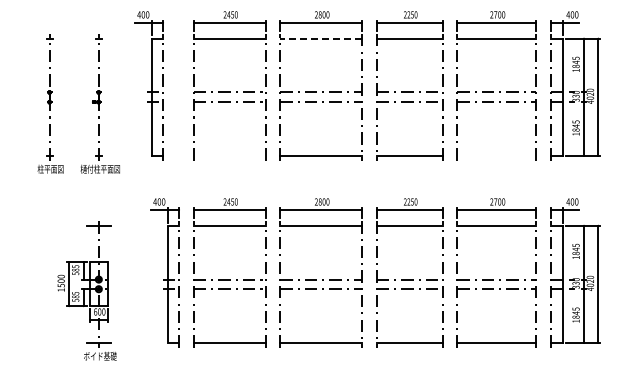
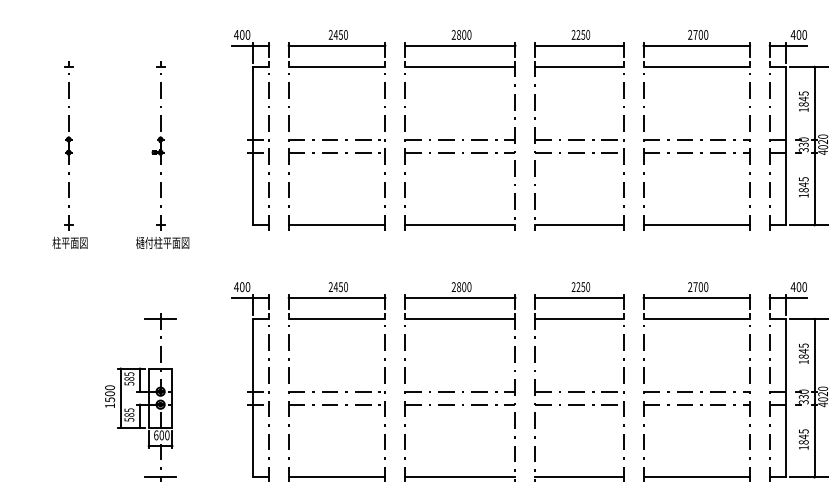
line: (321, 38) -> (460, 66), dashed -> solid
part: (148, 85) -> (249, 130), moved
part: (50, 103) -> (69, 154), moved
line: (229, 156) -> (336, 225), added
line: (496, 156) -> (696, 225), added

